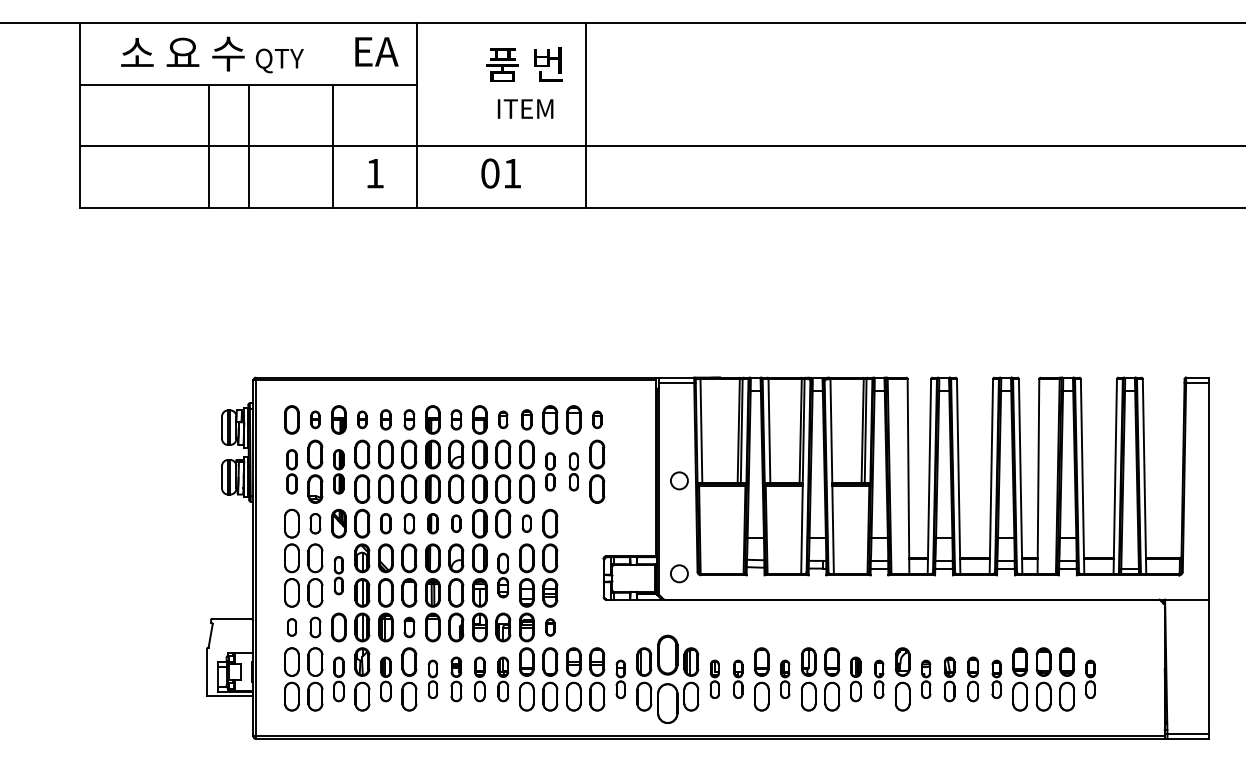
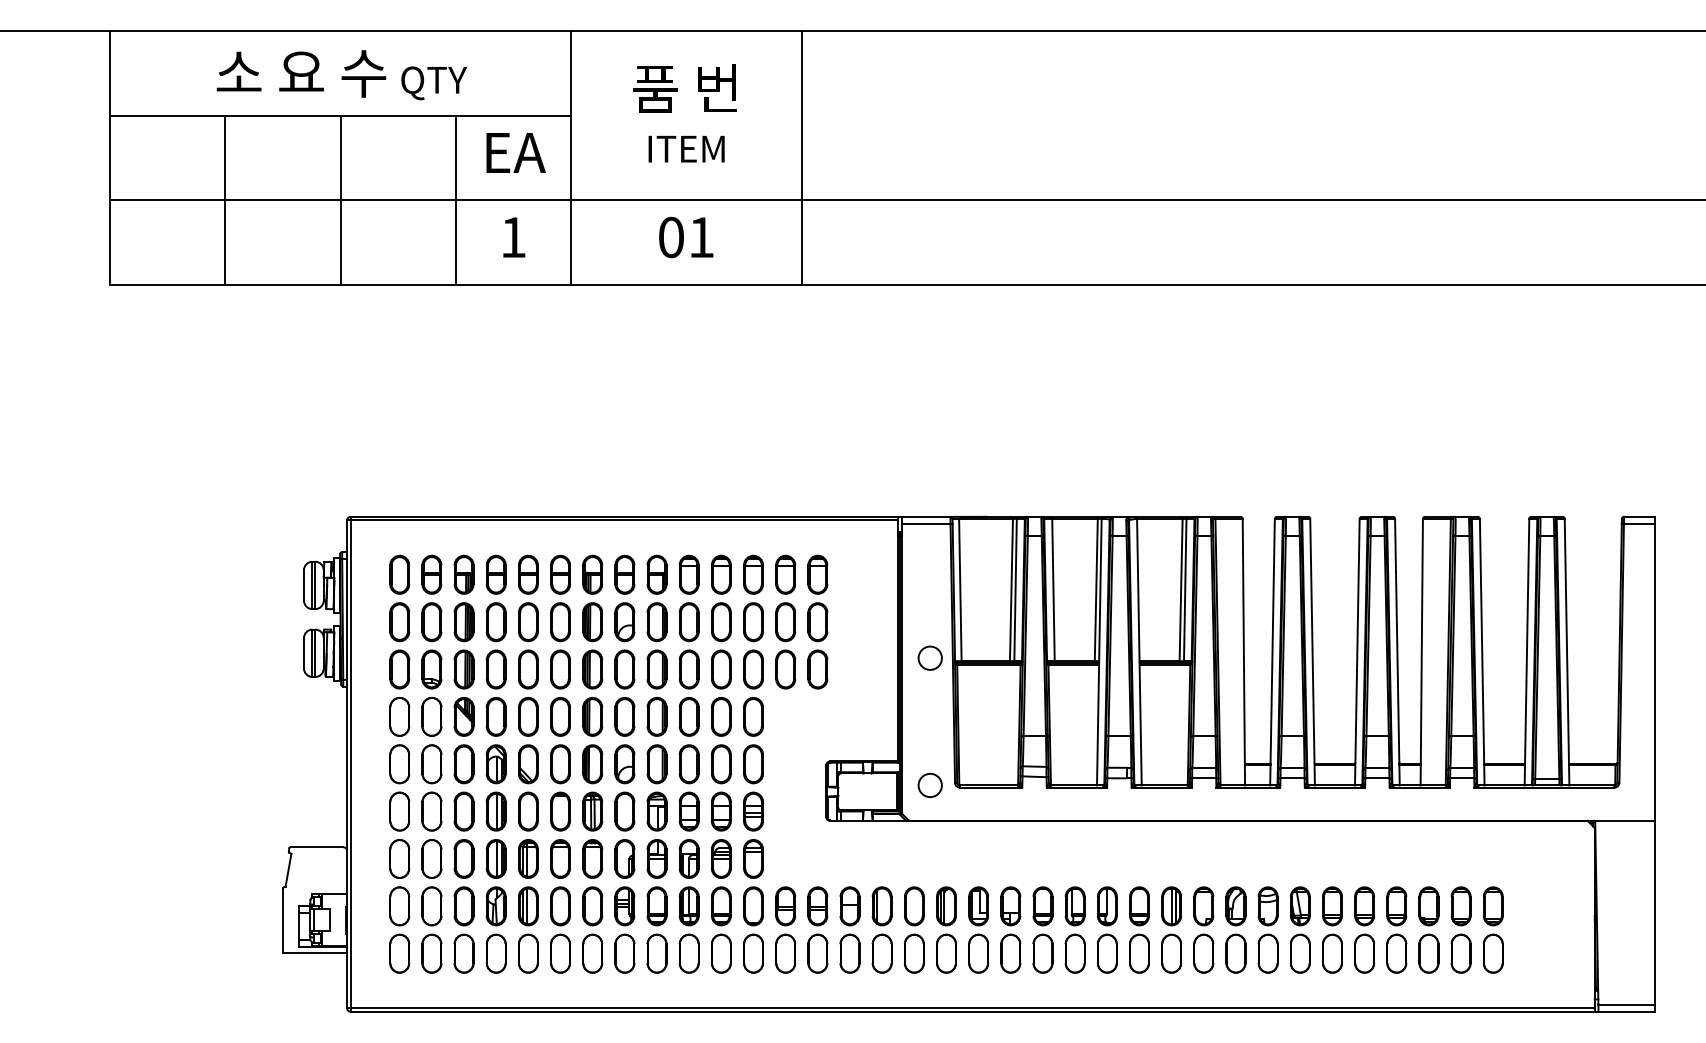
text: (376, 51) -> (515, 152), moved
text: (212, 55) -> (341, 75), moved
text: (524, 82) -> (684, 113), moved
line: (209, 146) -> (225, 200), moved
part: (315, 419) -> (431, 574), size x1.67
part: (361, 419) -> (495, 574), size x1.67
part: (385, 419) -> (528, 574), size x1.43
part: (409, 419) -> (560, 574), size x1.43
part: (456, 419) -> (624, 574), size x1.43
part: (502, 419) -> (688, 574), size x1.67
part: (526, 419) -> (721, 574), size x1.43
part: (597, 419) -> (817, 574), size x1.67
part: (291, 471) -> (399, 645), size x1.43
part: (338, 471) -> (463, 645), size x1.43
part: (550, 471) -> (753, 645), size x1.67
part: (573, 471) -> (785, 645), size x1.67
part: (315, 523) -> (431, 716), size x1.43
part: (385, 523) -> (528, 716), size x1.43
part: (409, 523) -> (560, 716), size x1.43
part: (432, 523) -> (592, 716), size x1.43
part: (456, 523) -> (624, 716), size x1.67
part: (526, 523) -> (721, 716), size x1.67
part: (338, 575) -> (463, 787), size x1.67
part: (502, 575) -> (688, 787), size x1.43
part: (291, 627) -> (399, 858), size x1.67
part: (315, 627) -> (431, 858), size x1.43
part: (409, 627) -> (560, 858), size x1.43
part: (550, 627) -> (753, 858), size x1.67
part: (338, 679) -> (463, 929), size x1.43
part: (385, 679) -> (528, 929), size x1.43
part: (432, 679) -> (592, 929), size x1.67
part: (456, 679) -> (624, 929), size x1.43
part: (479, 679) -> (656, 929), size x1.43
part: (502, 679) -> (688, 929), size x1.43
part: (620, 679) -> (849, 929), size x1.67
part: (667, 679) -> (914, 929), size x0.71
part: (714, 679) -> (978, 929), size x1.67
part: (738, 679) -> (1010, 929), size x1.67
part: (784, 679) -> (1074, 929), size x1.67
part: (855, 679) -> (1171, 929), size x1.43
part: (879, 679) -> (1203, 929), size x1.67
part: (925, 679) -> (1267, 929), size x1.67
part: (949, 679) -> (1299, 929), size x1.43
part: (973, 679) -> (1332, 929), size x1.43
part: (996, 679) -> (1364, 929), size x1.67
part: (1090, 679) -> (1492, 929), size x1.67

